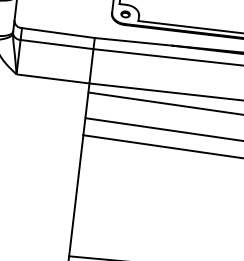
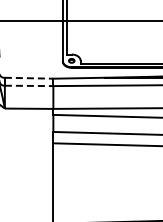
line: (58, 33) -> (29, 78), solid -> dashed
line: (57, 44) -> (29, 85), solid -> dashed

